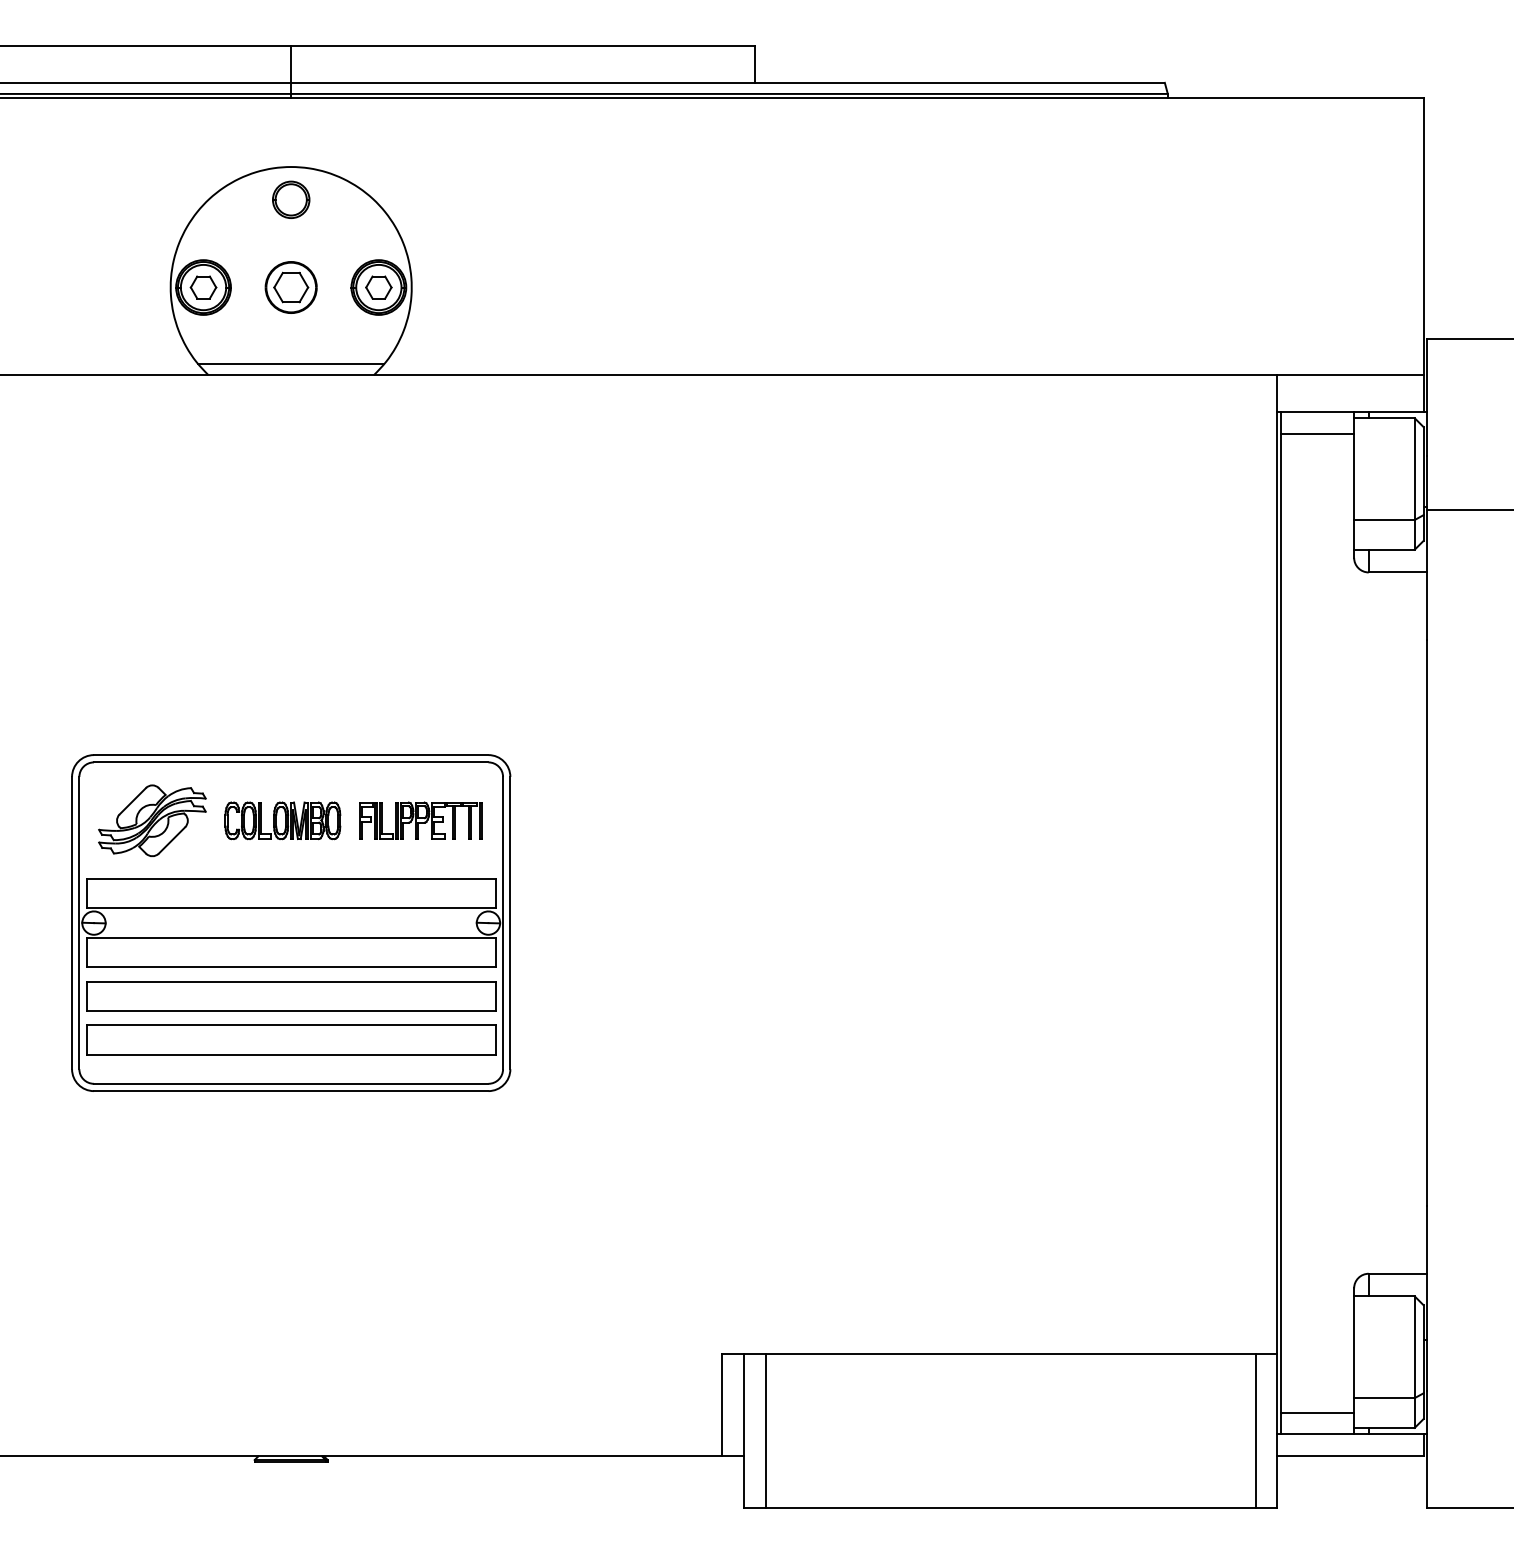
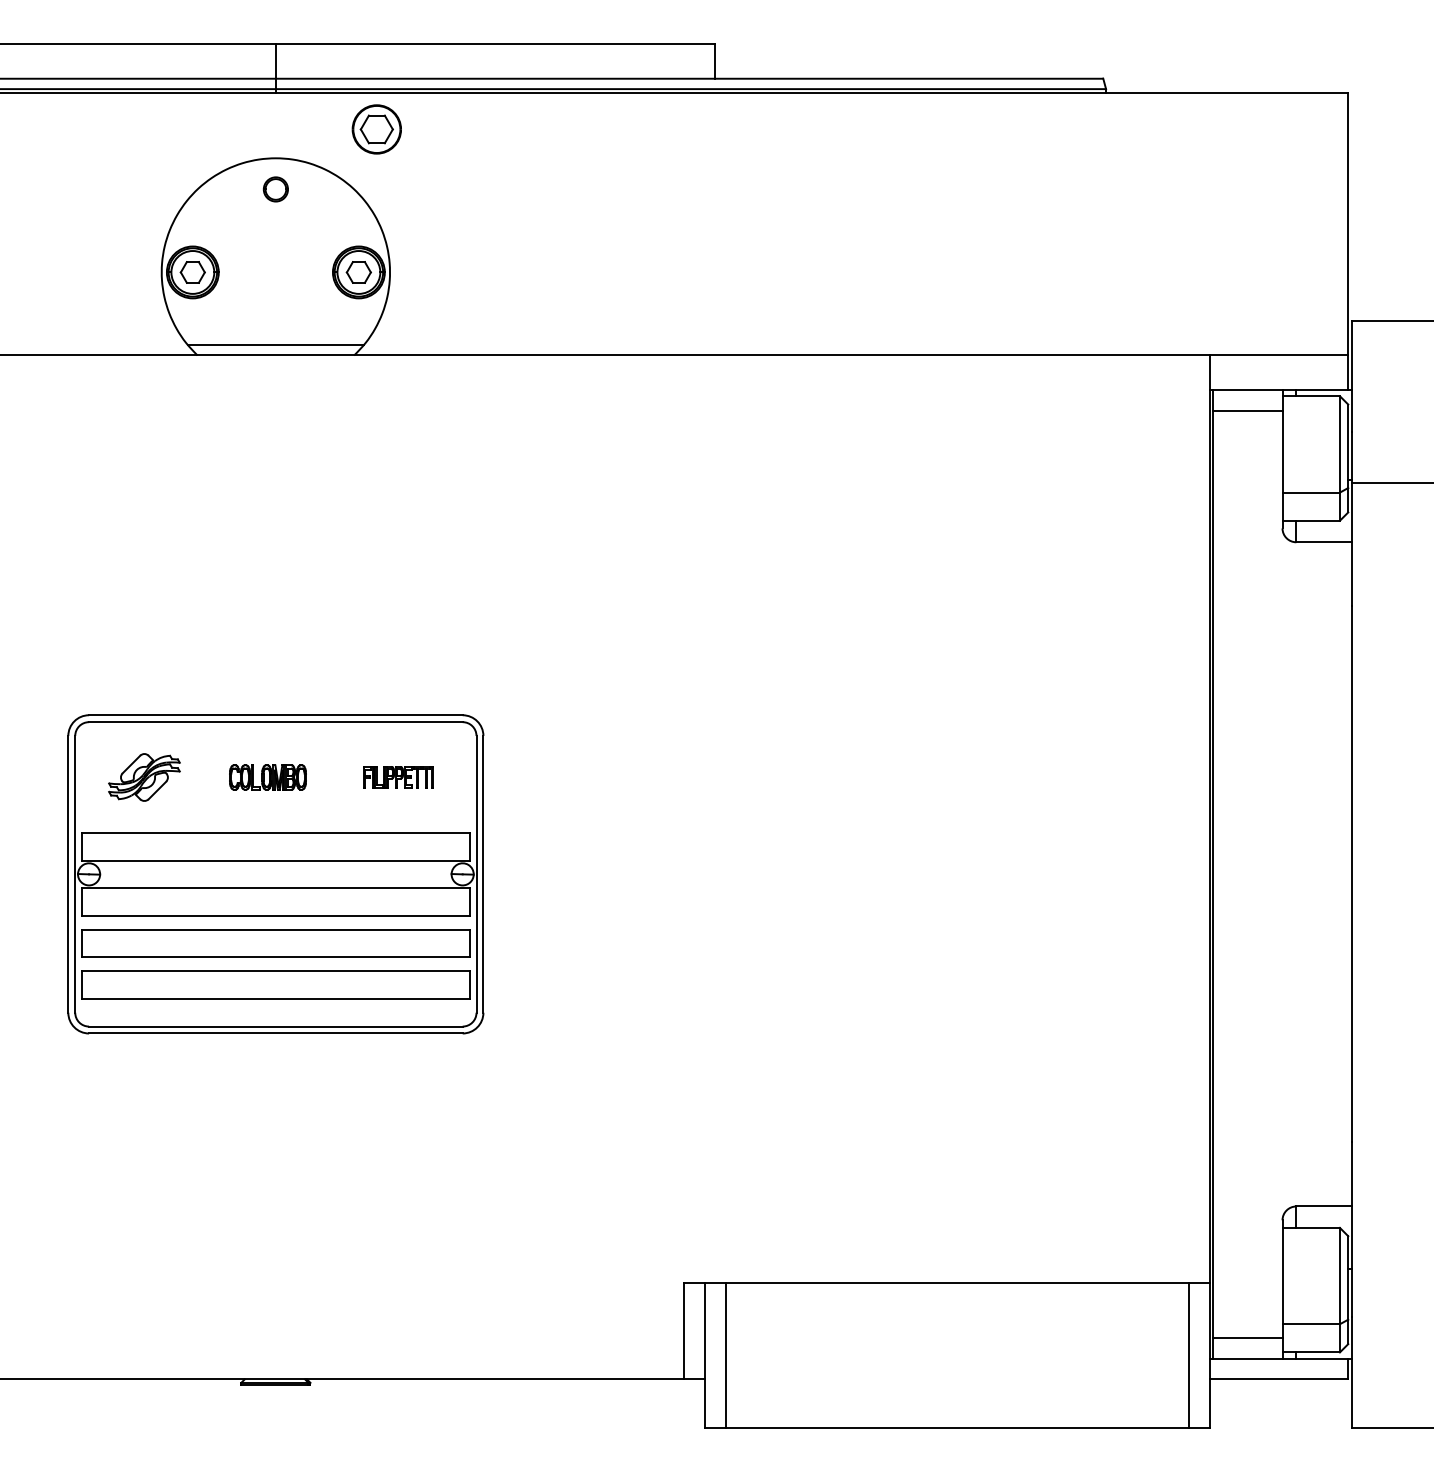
part: (290, 199) -> (275, 189), size x0.7
part: (290, 287) -> (376, 129), moved
part: (152, 820) -> (144, 777), size x0.7
part: (282, 820) -> (267, 777), size x0.7
part: (420, 820) -> (398, 777), size x0.6

